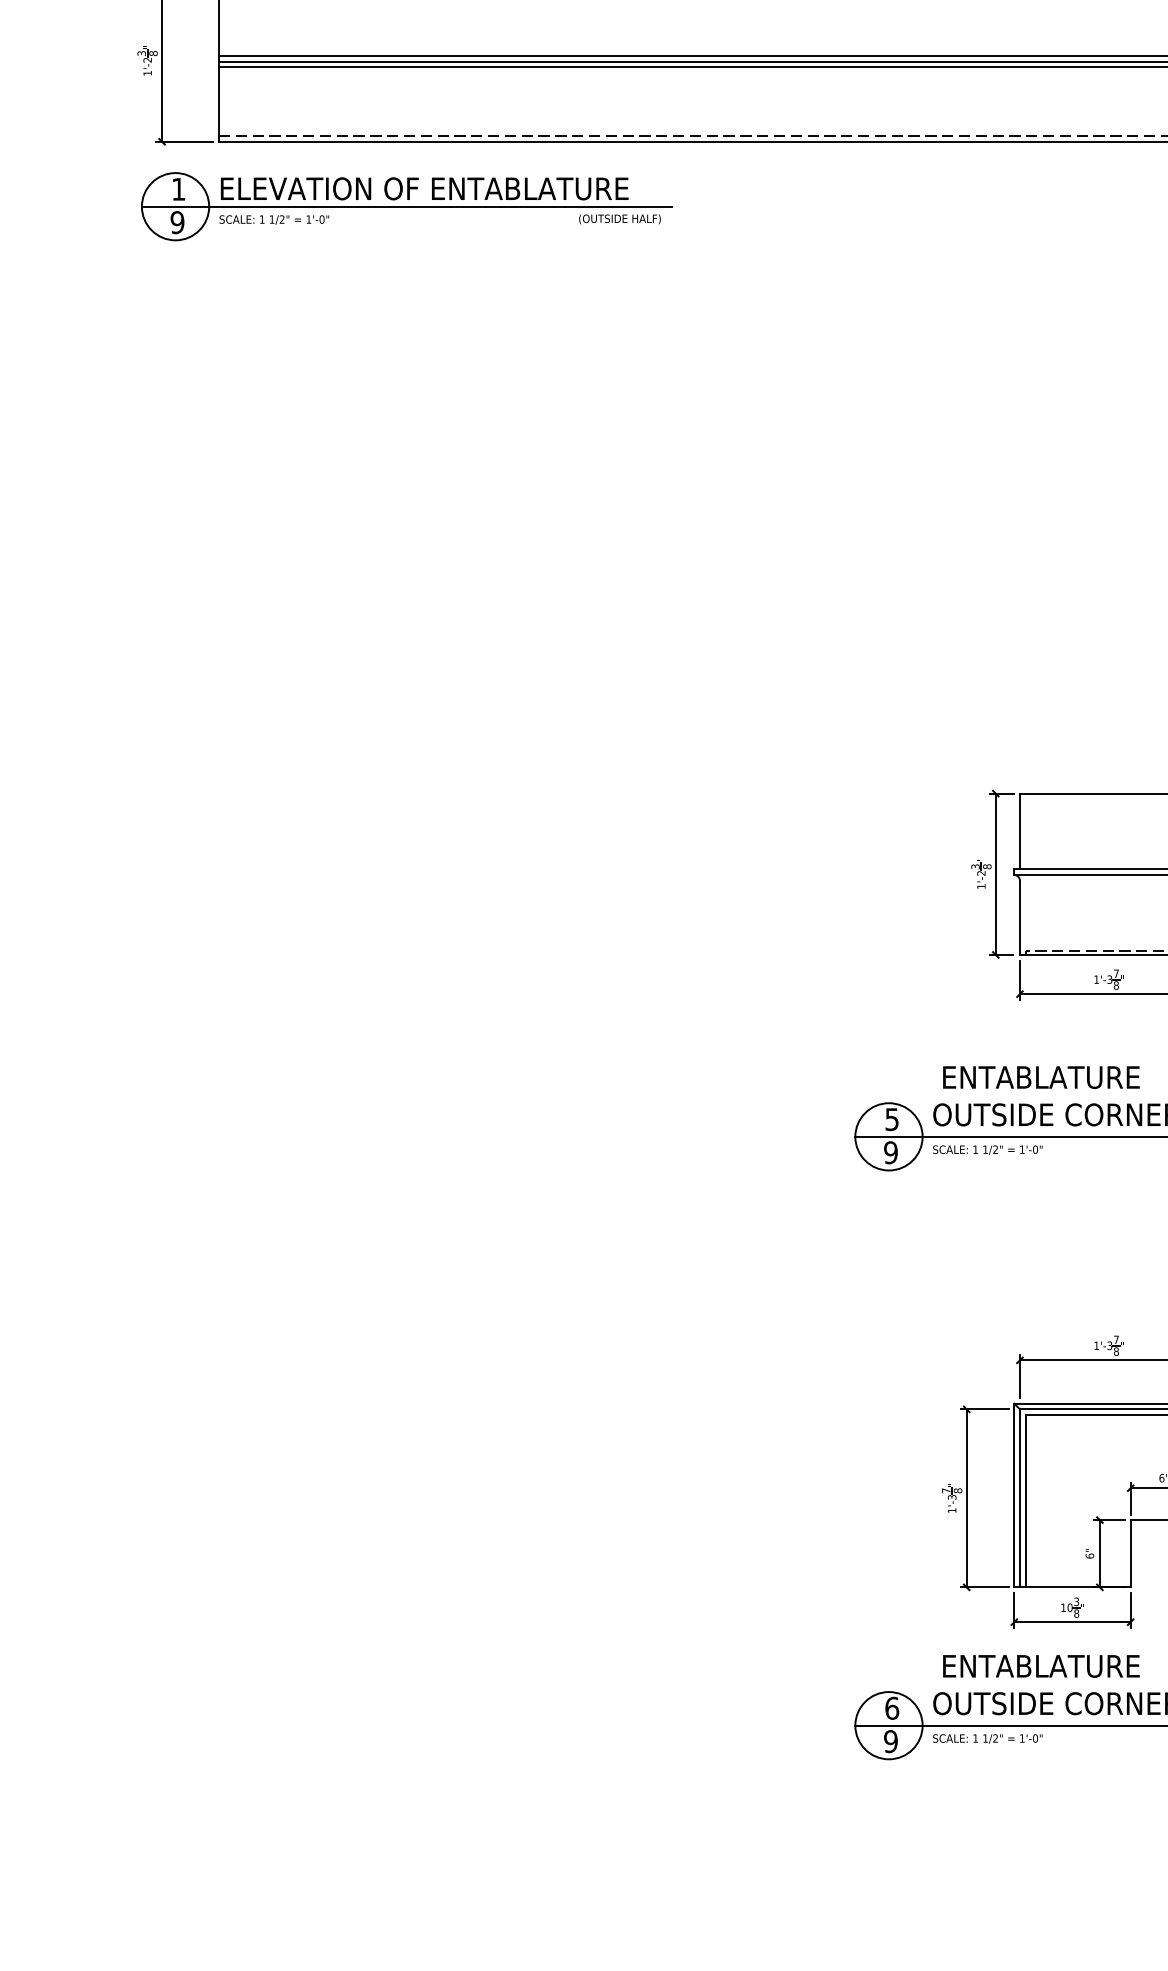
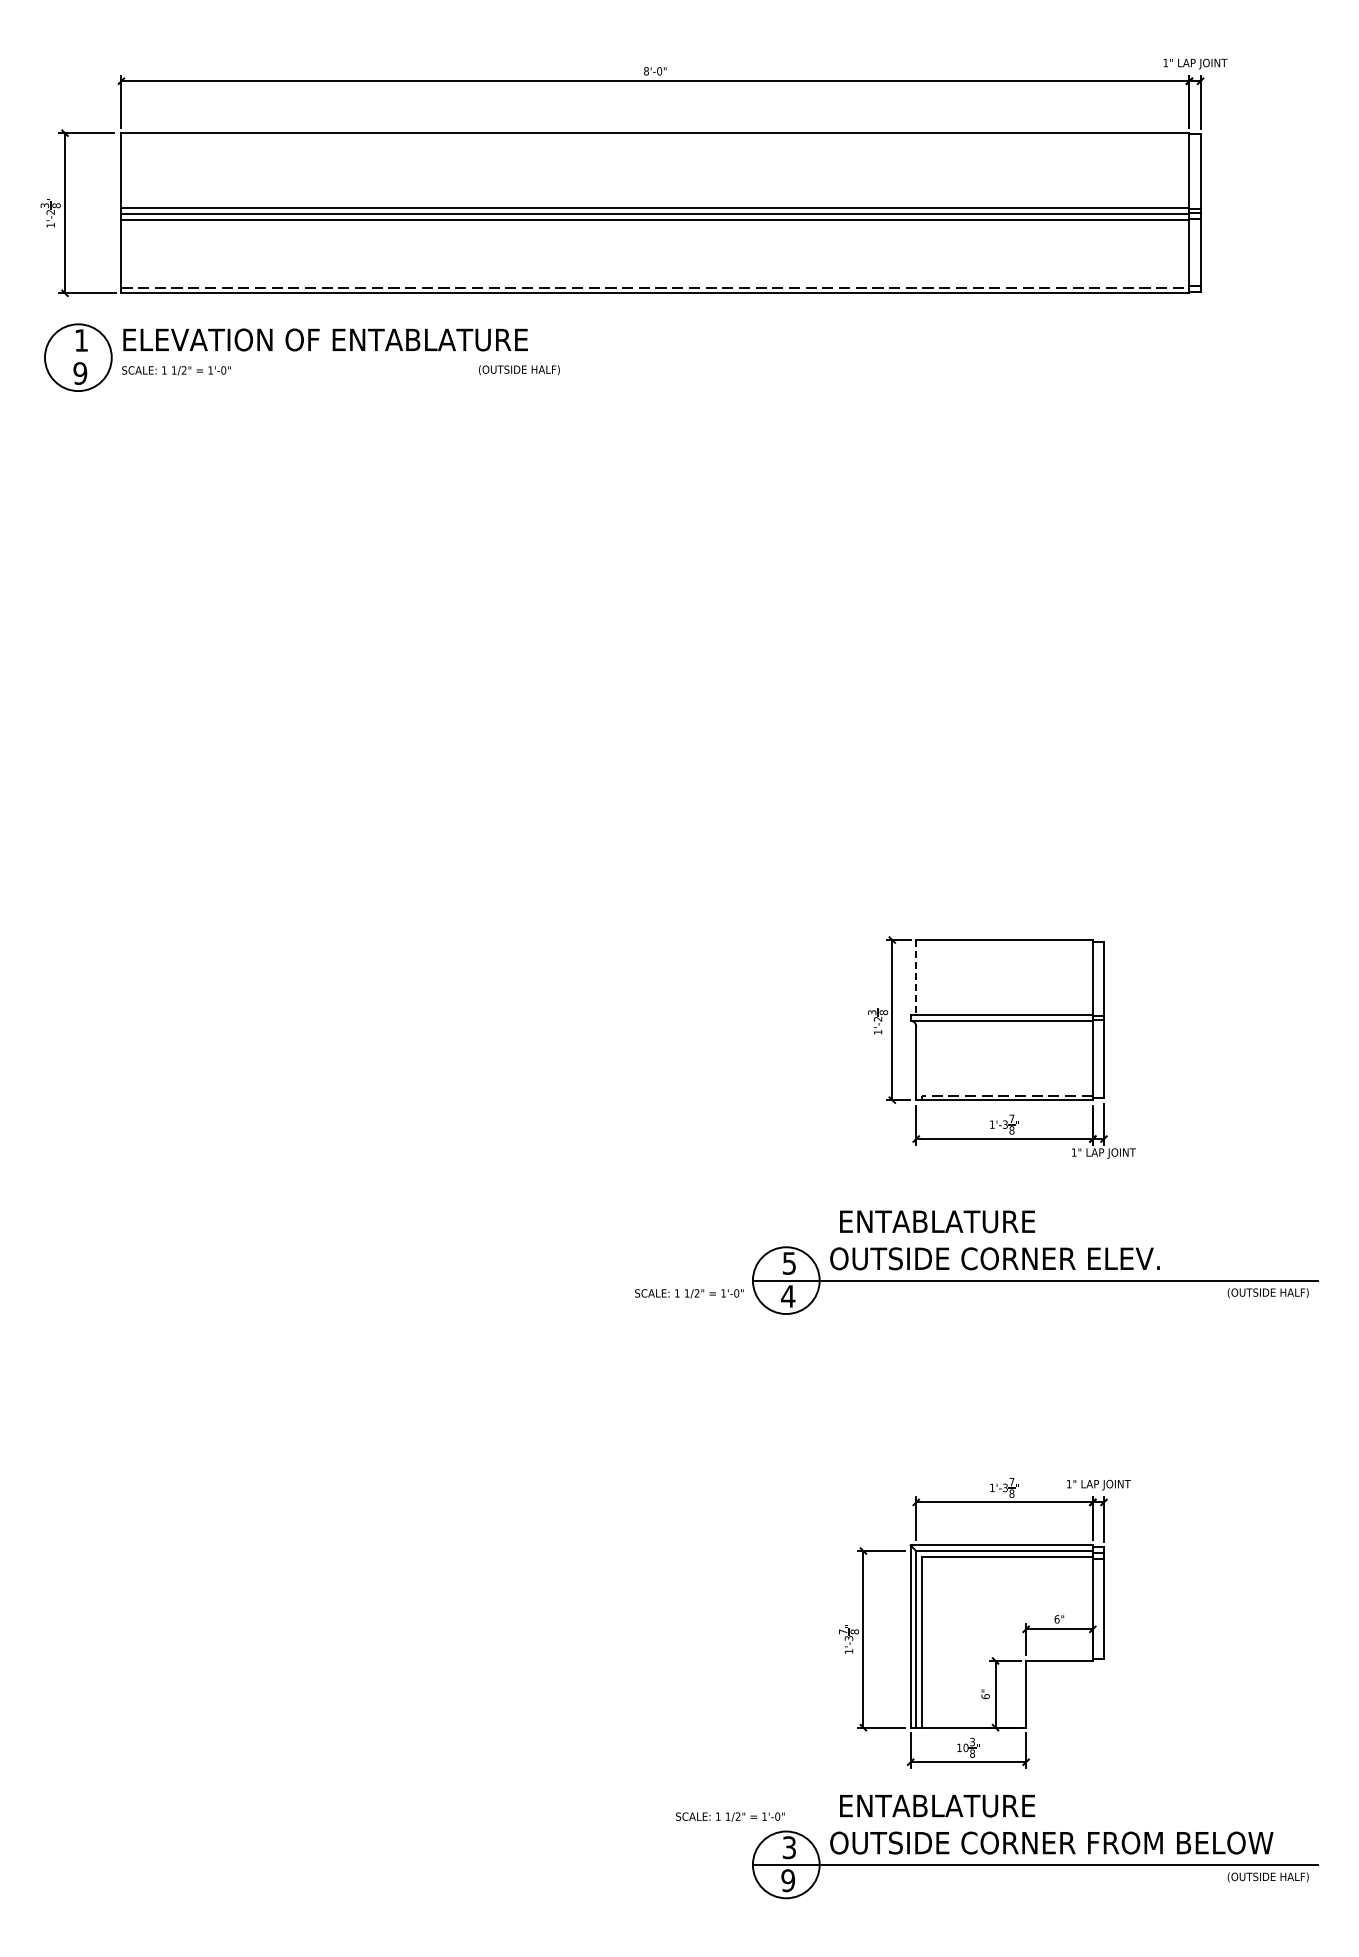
line: (406, 206) -> (307, 357), removed
line: (1020, 831) -> (916, 977), solid -> dashed
text: (987, 1149) -> (689, 1293), moved
text: (891, 1152) -> (788, 1296), 9 -> 4
text: (892, 1708) -> (789, 1847), 6 -> 3
text: (987, 1738) -> (730, 1816), moved

